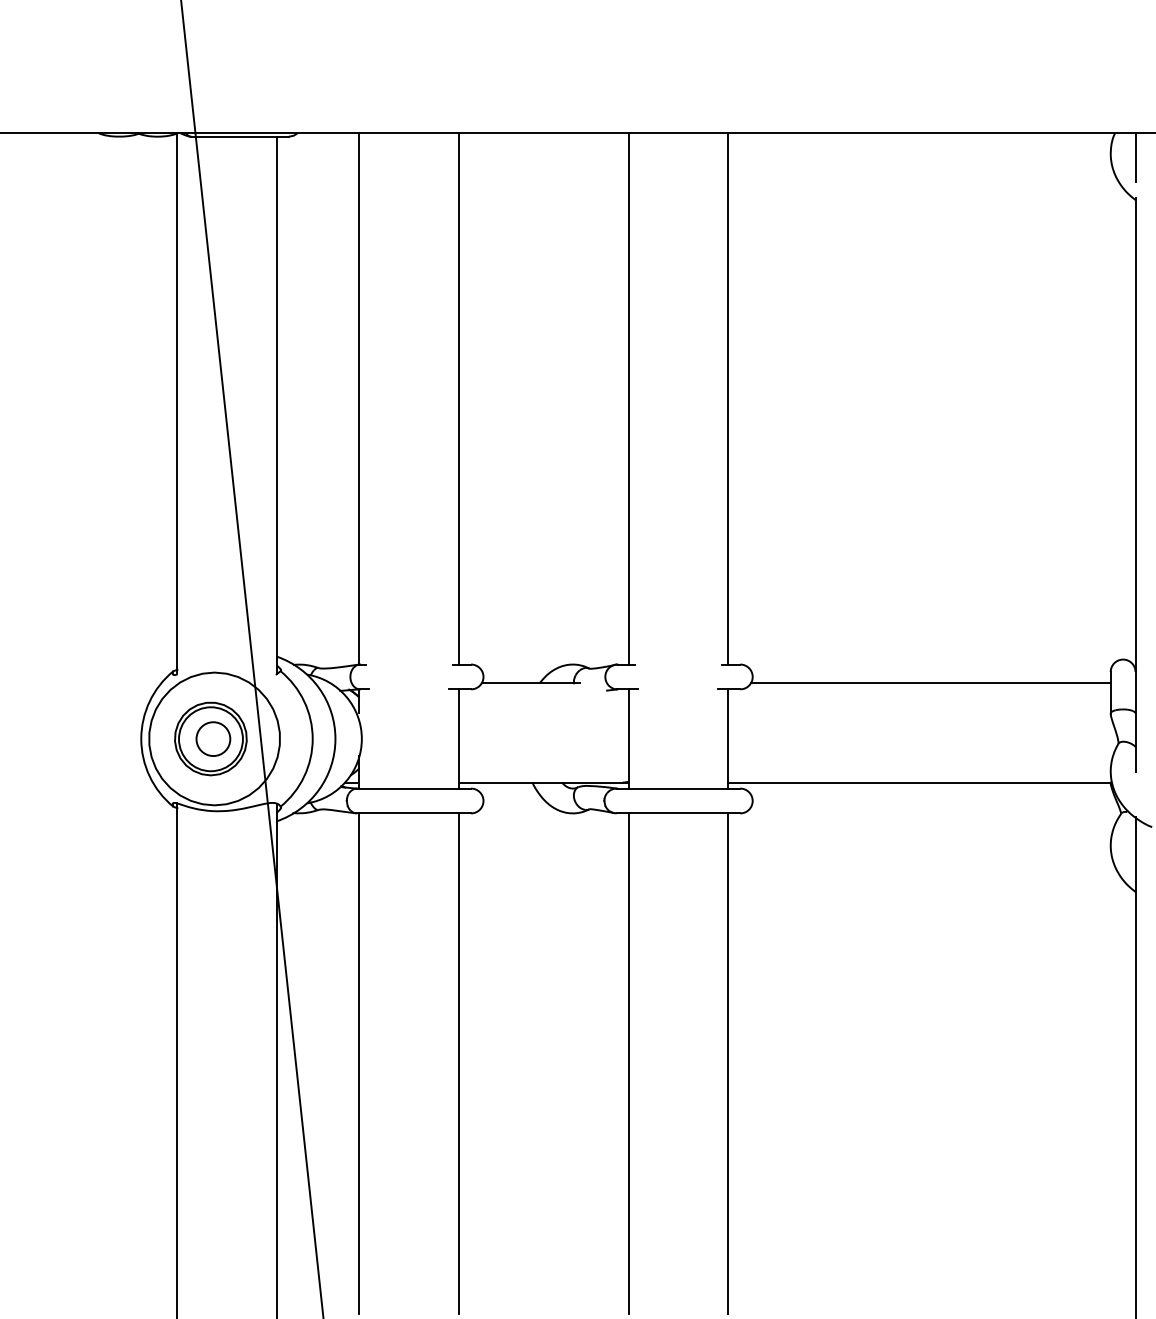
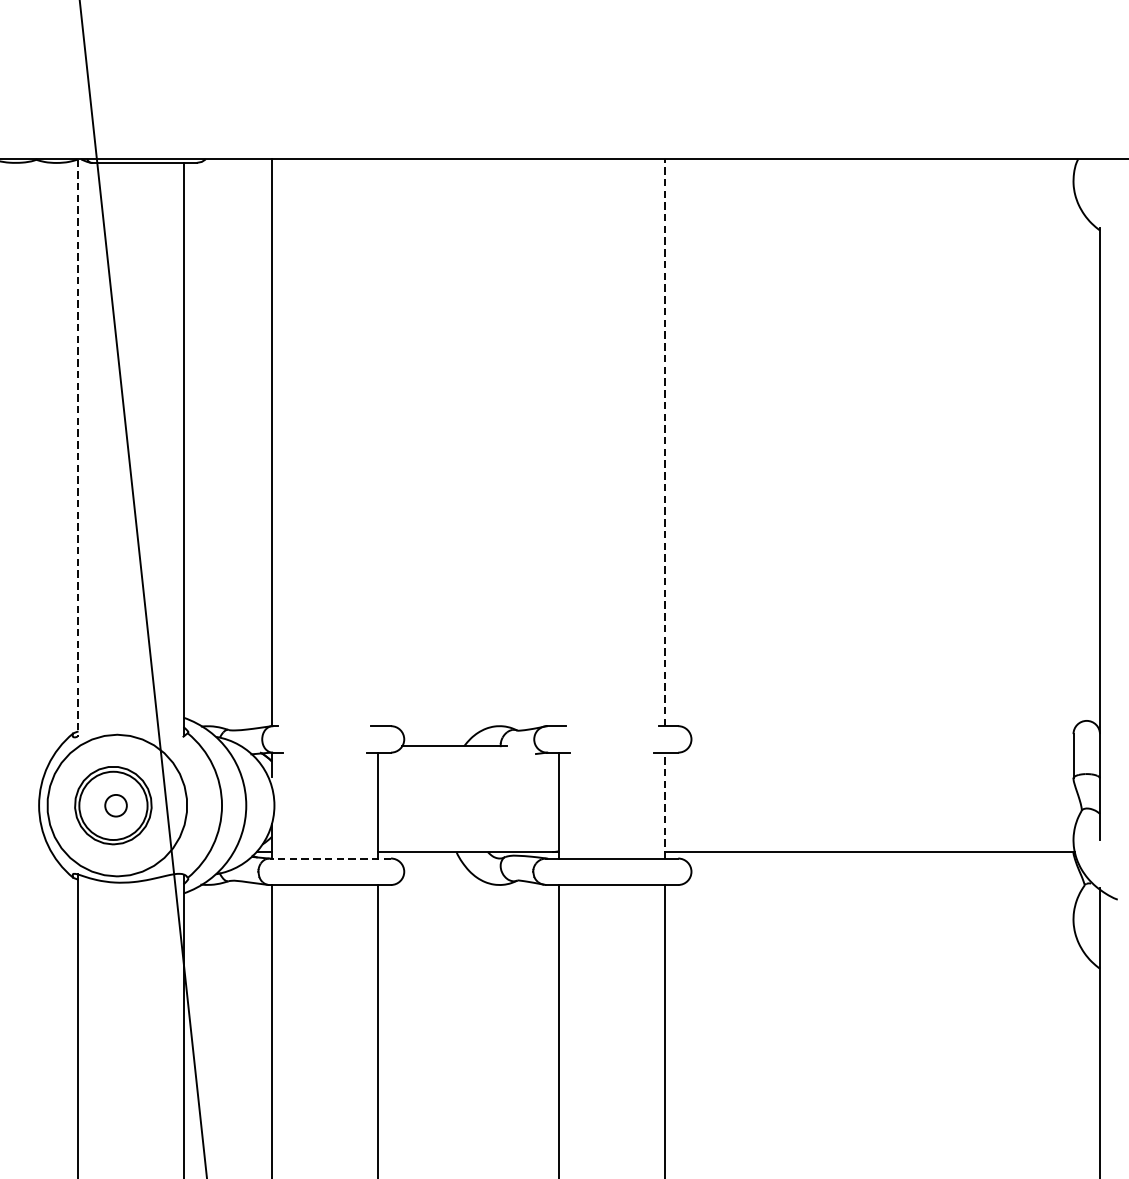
line: (1135, 157) -> (1099, 185), removed
line: (458, 398) -> (377, 442), removed
line: (628, 398) -> (558, 442), removed
line: (727, 398) -> (664, 442), solid -> dashed
line: (177, 404) -> (77, 448), solid -> dashed
line: (930, 683) -> (881, 746), removed
line: (727, 738) -> (664, 805), solid -> dashed
circle: (213, 739) -> (116, 806), size x0.6
line: (414, 788) -> (330, 858), solid -> dashed

